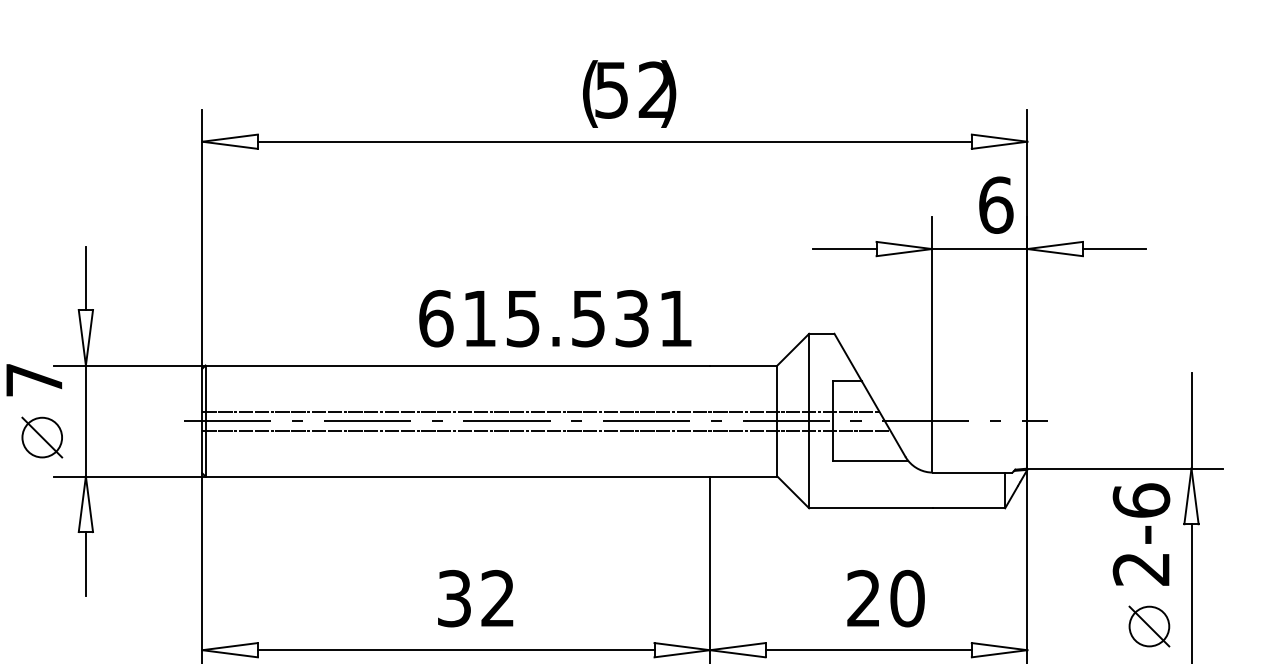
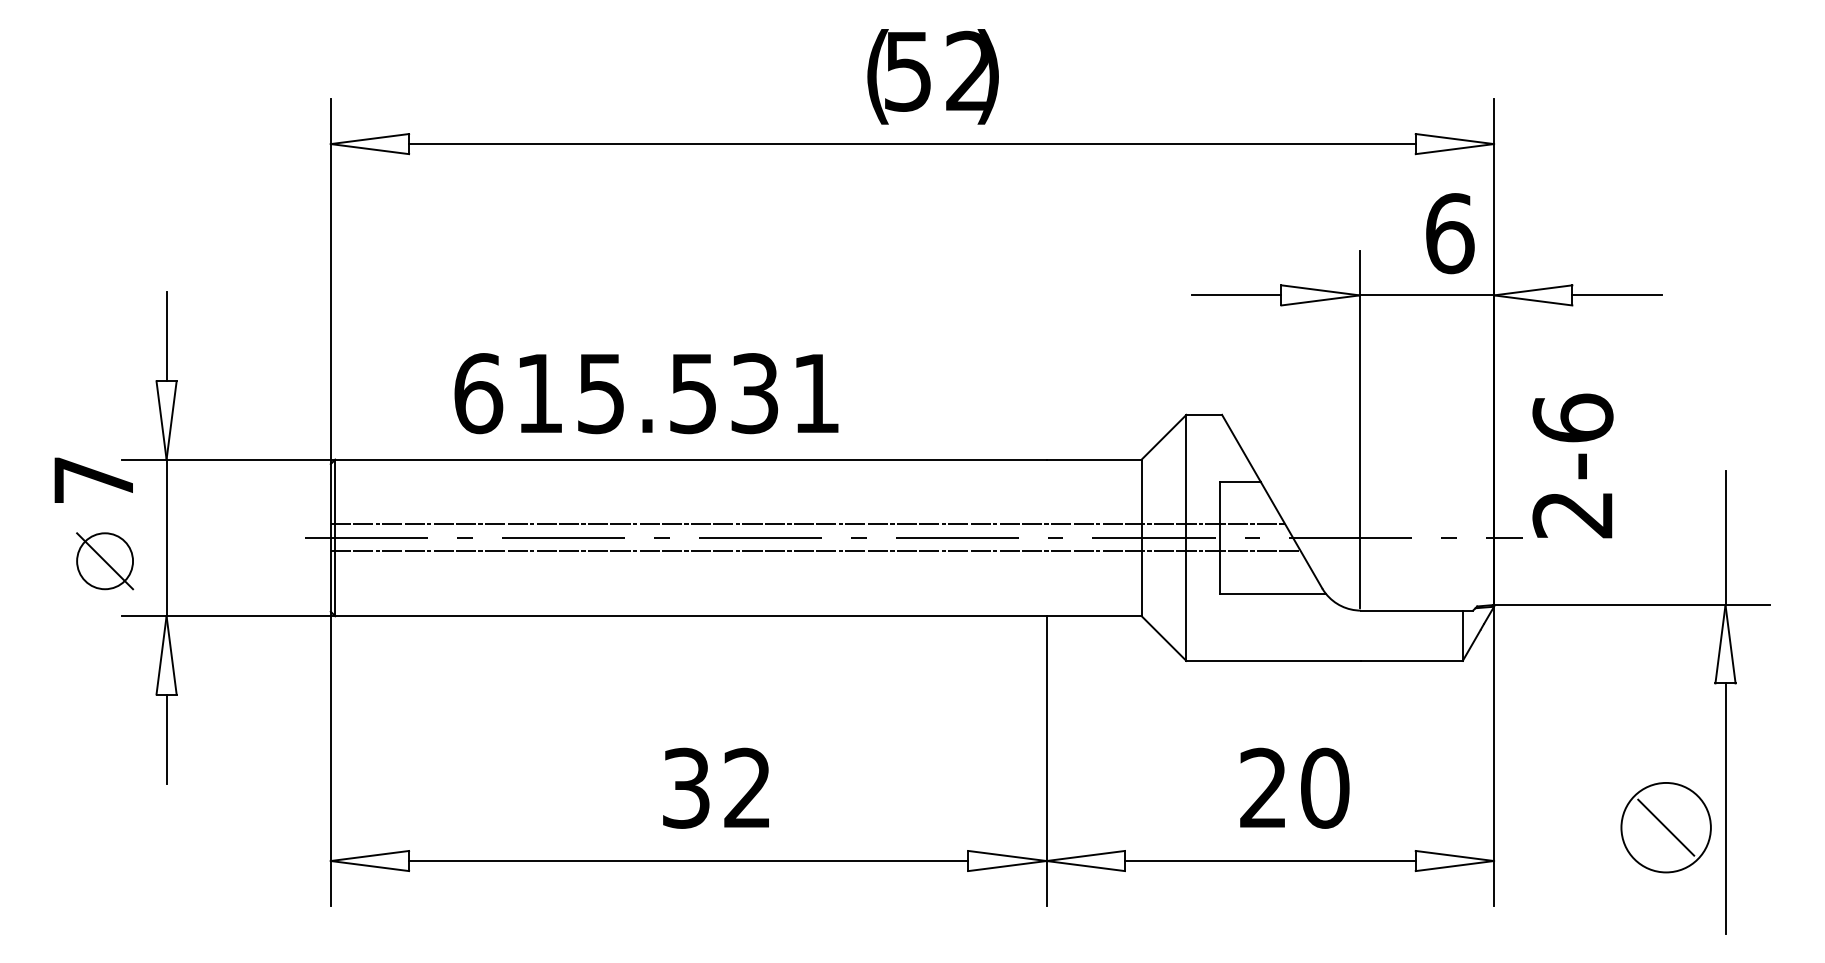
text: (555, 318) -> (646, 393), moved
text: (1141, 534) -> (1572, 465), moved
circle: (1149, 626) -> (1666, 827), size x1.6

